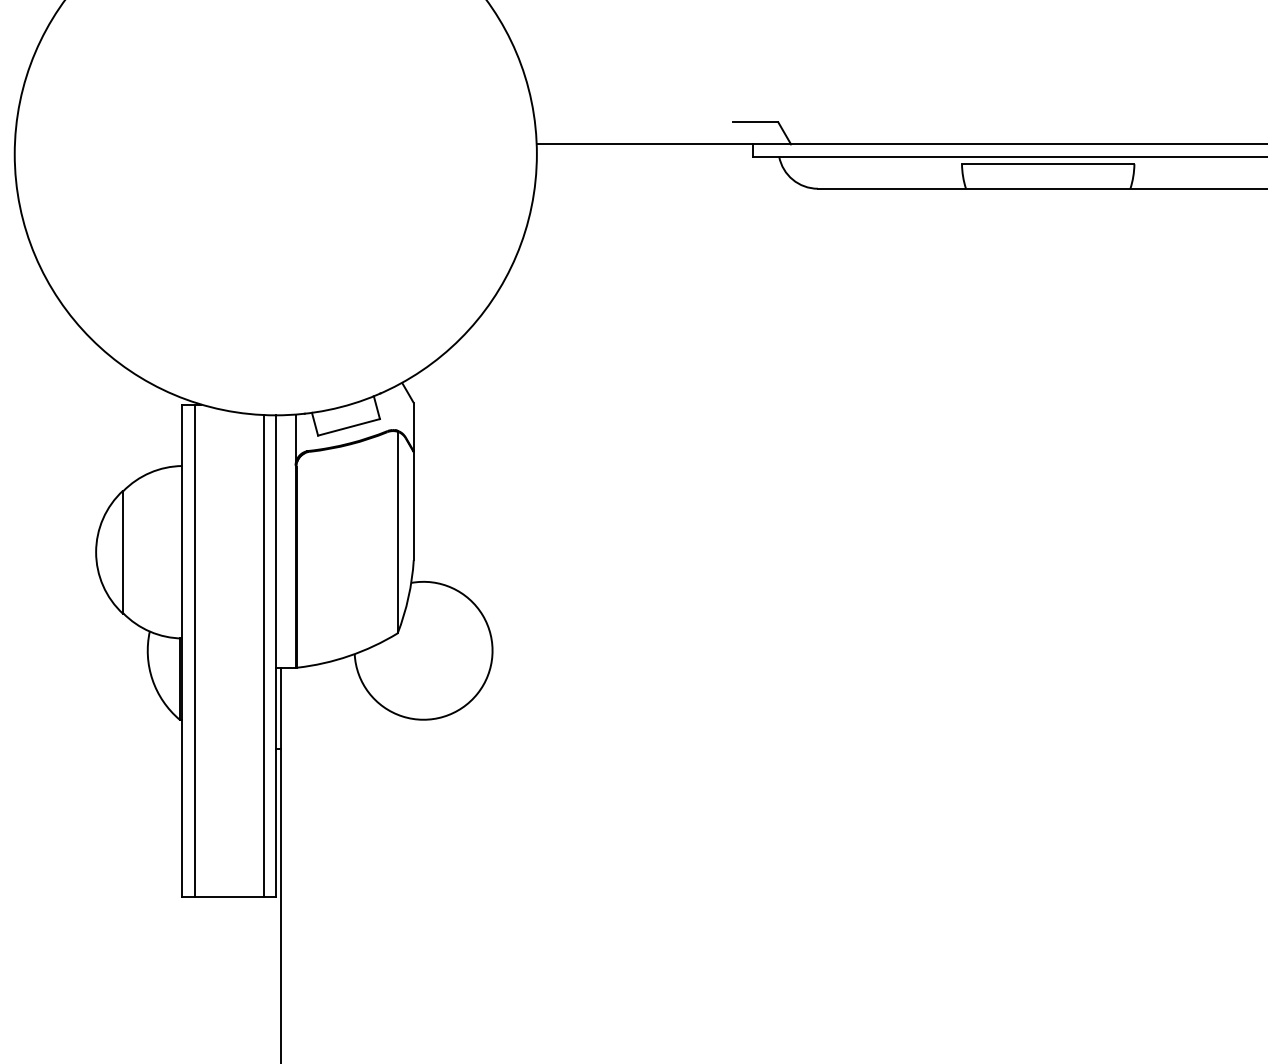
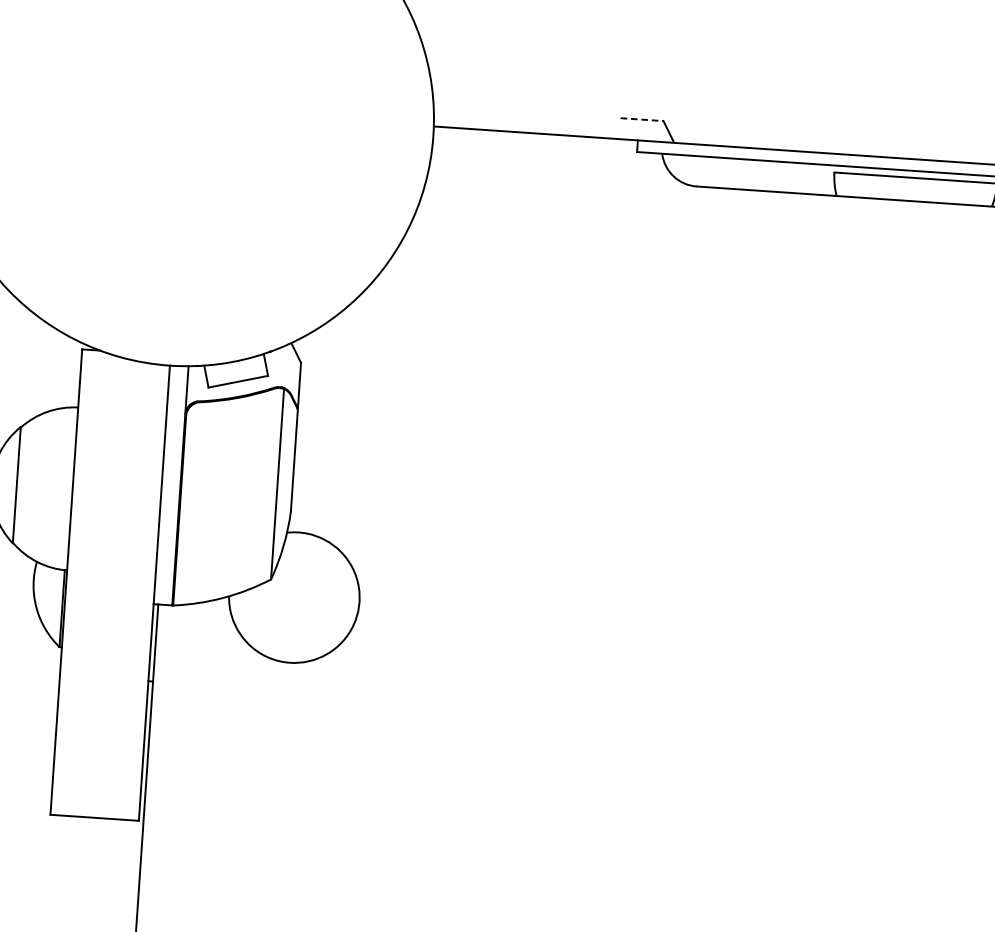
line: (755, 122) -> (641, 119), solid -> dashed
line: (194, 650) -> (77, 582), removed
line: (263, 656) -> (142, 592), removed

